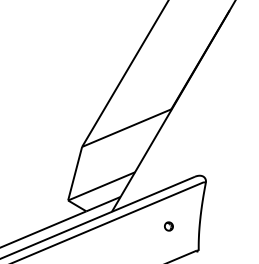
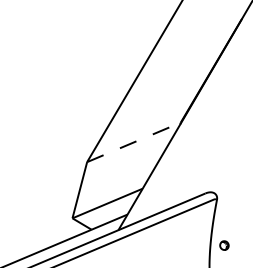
line: (127, 127) -> (134, 141), solid -> dashed
part: (168, 226) -> (223, 245), moved

